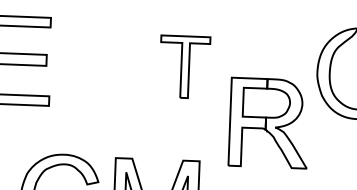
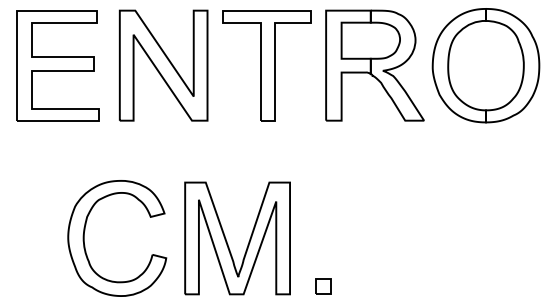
part: (102, 63) -> (163, 65), added
part: (184, 66) -> (266, 65), size x1.43
part: (268, 123) -> (374, 65), moved

